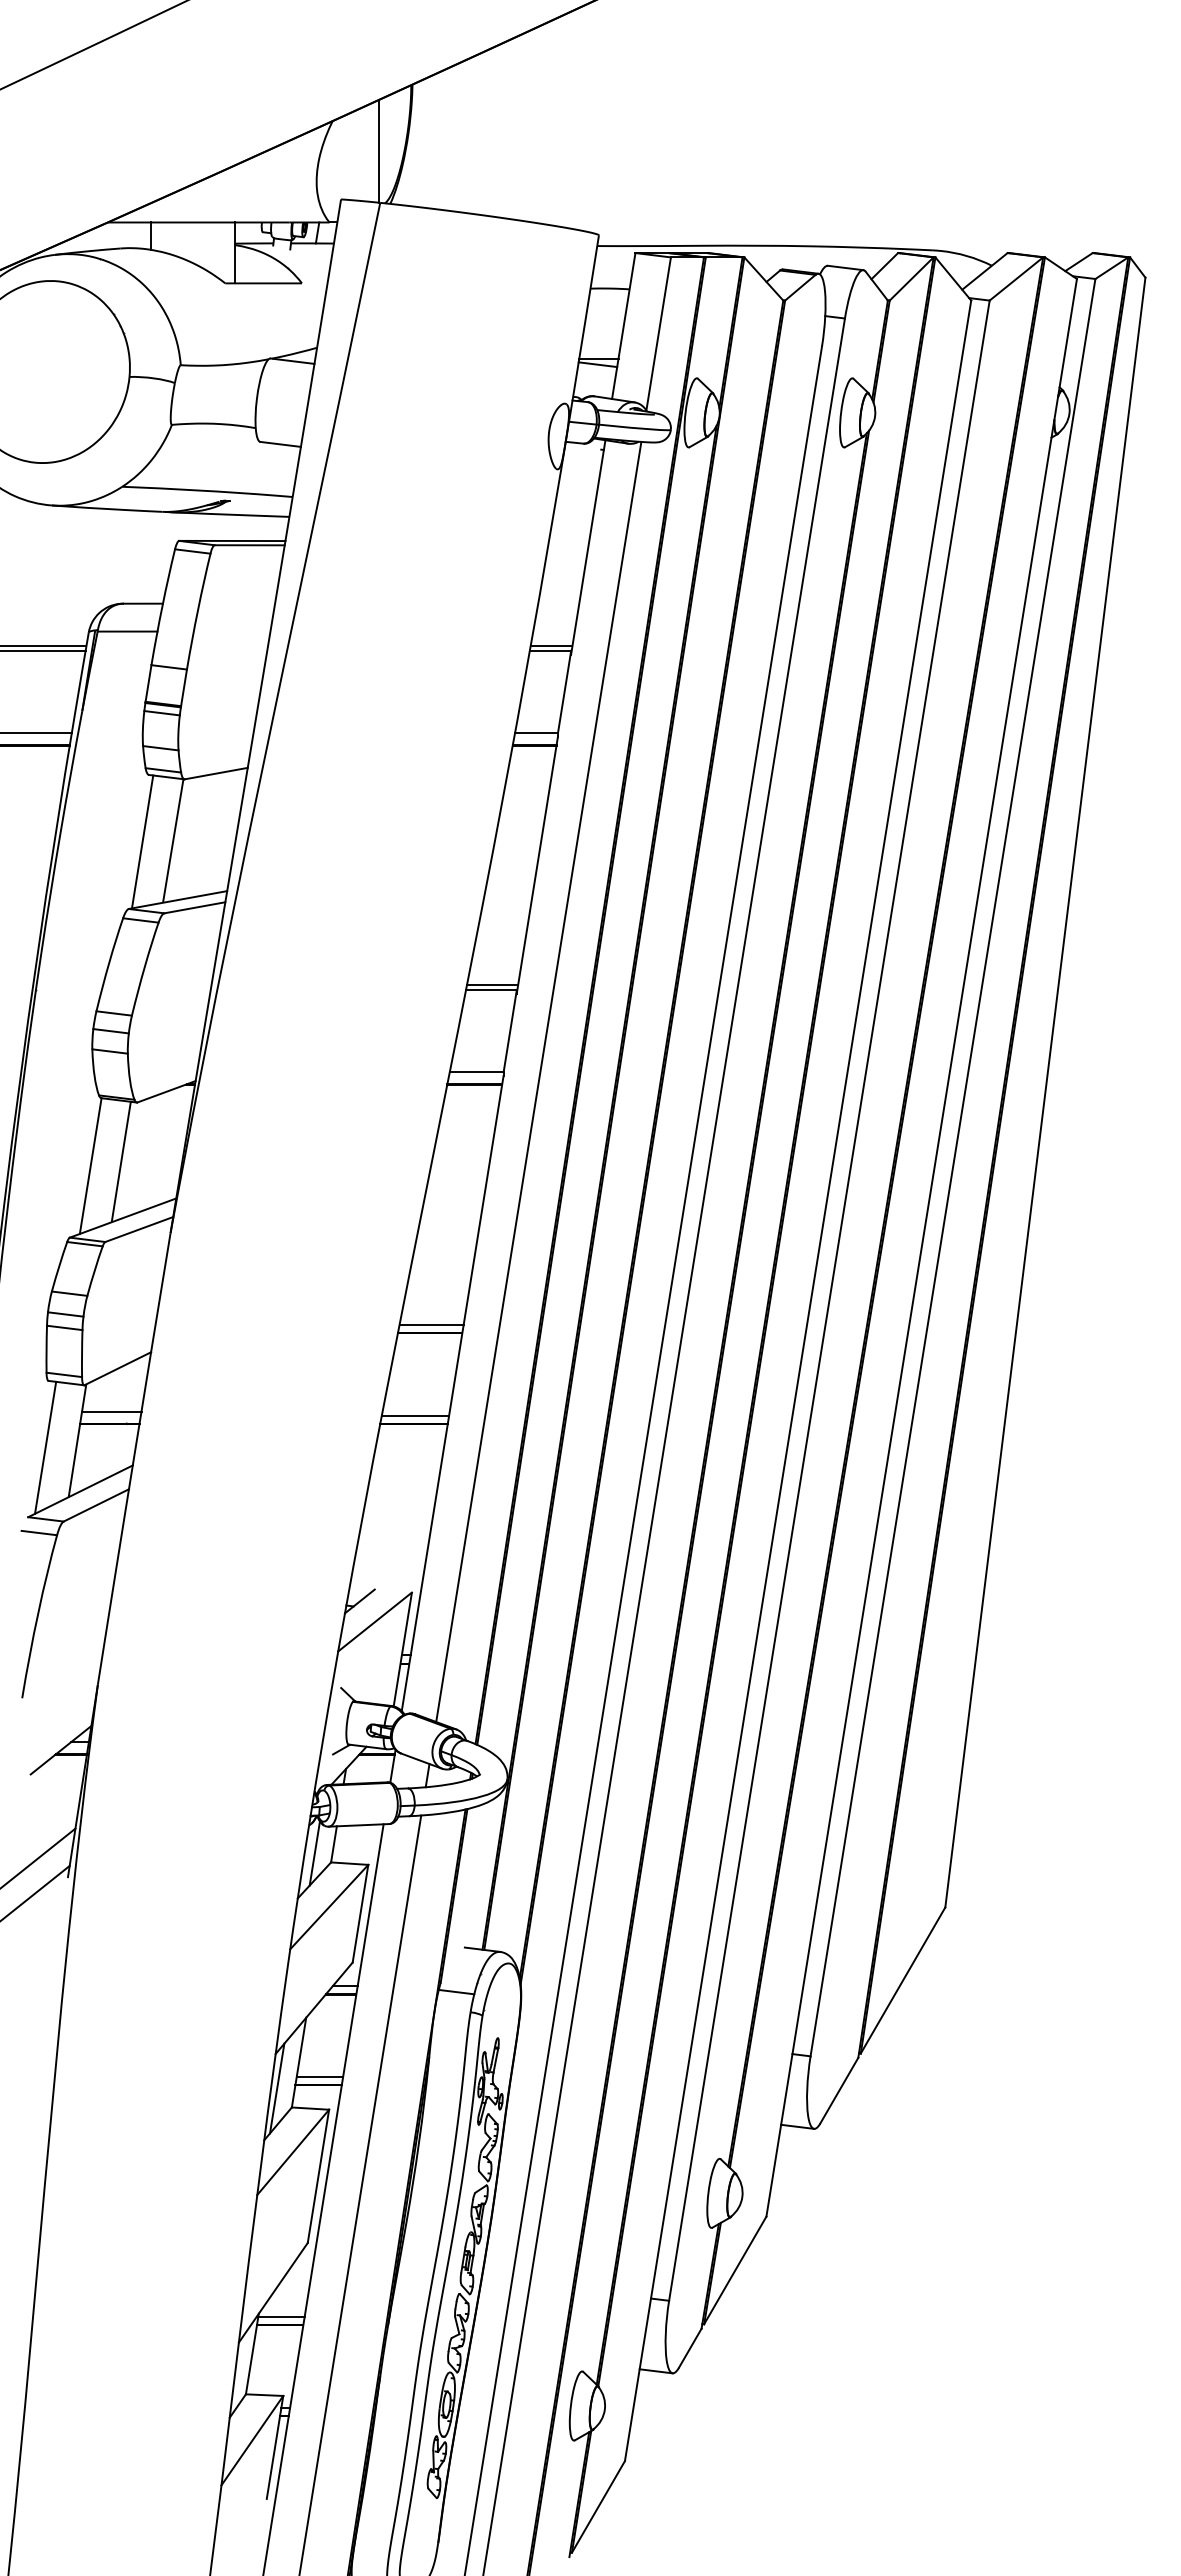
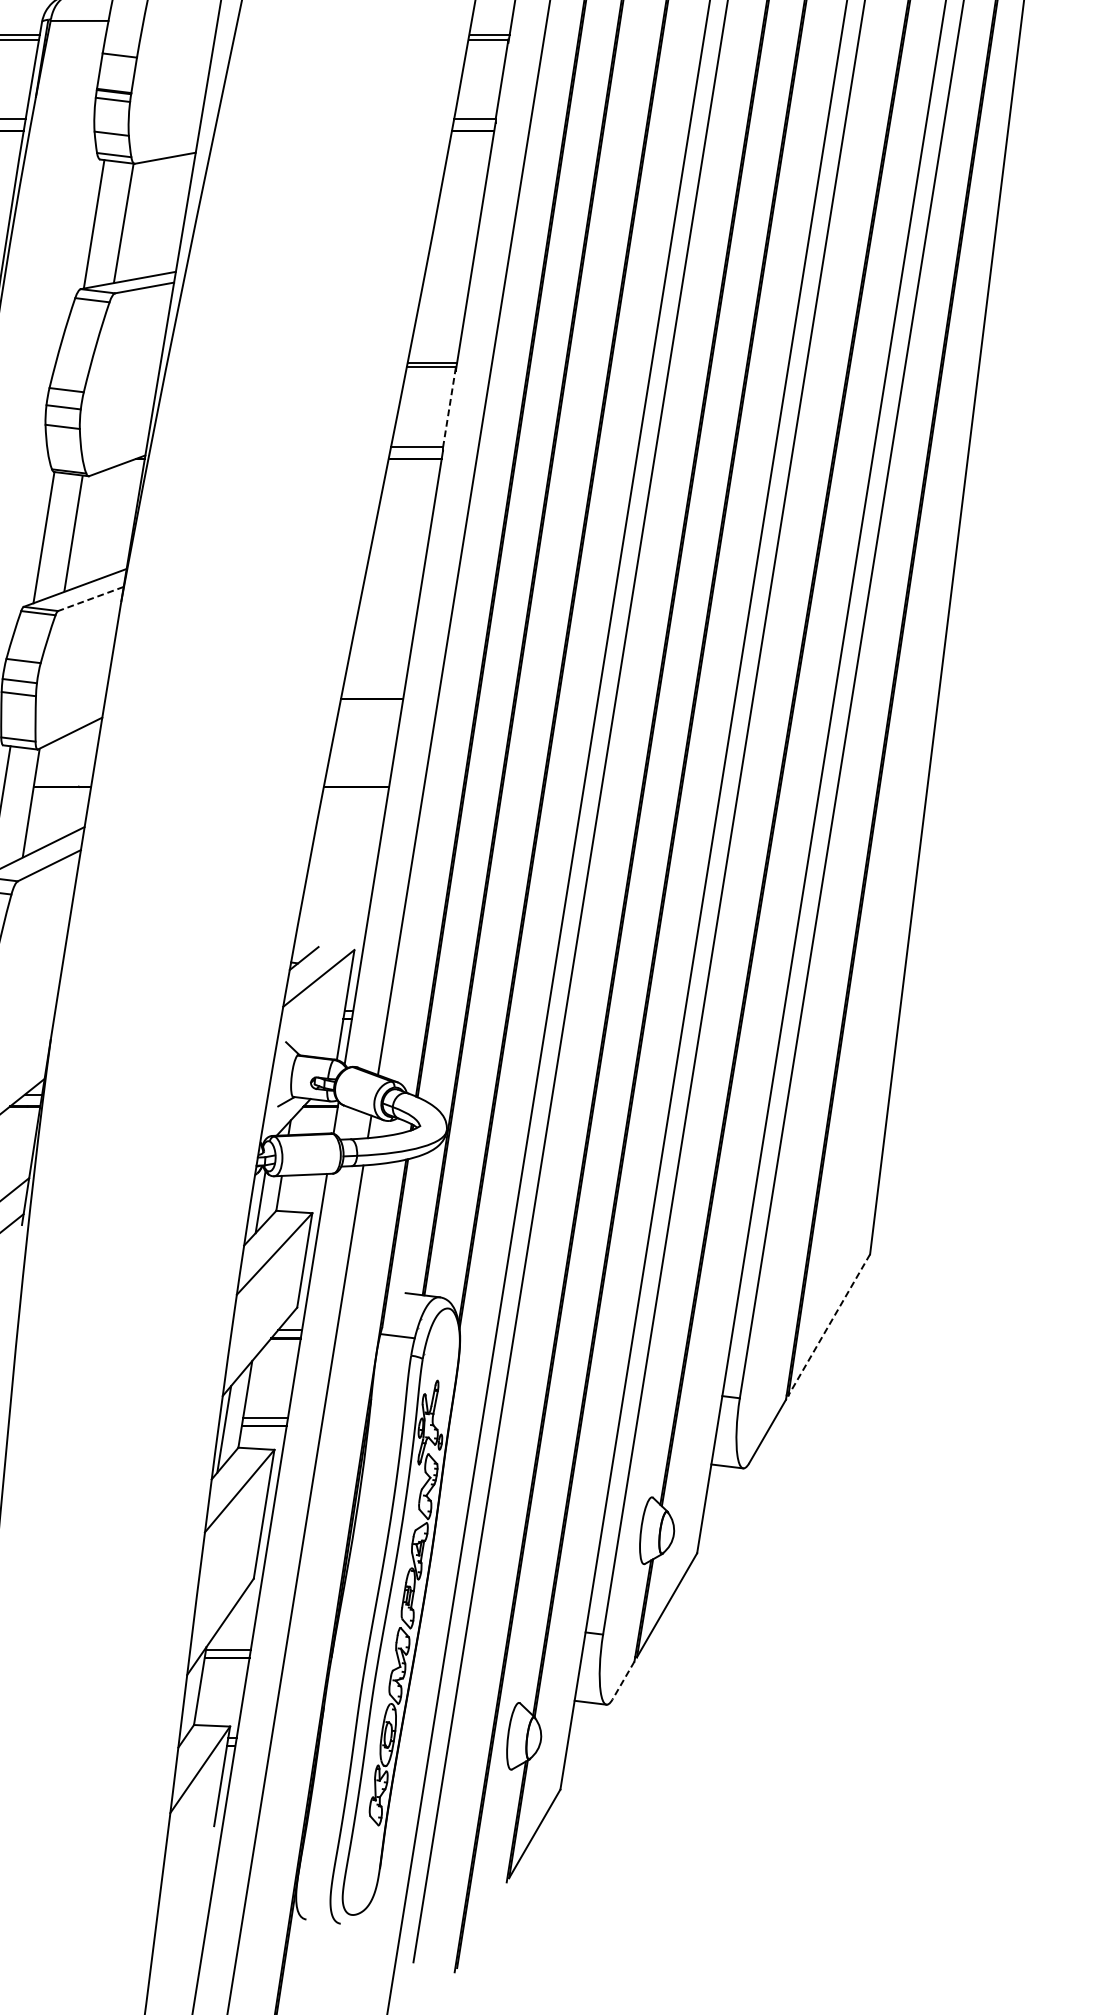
line: (510, 1031) -> (449, 407), solid -> dashed
line: (138, 1229) -> (90, 598), solid -> dashed
line: (431, 1324) -> (373, 690), removed
line: (111, 1411) -> (64, 774), removed
line: (415, 1415) -> (357, 778), removed
line: (902, 1980) -> (828, 1324), solid -> dashed
line: (690, 2348) -> (623, 1680), solid -> dashed

